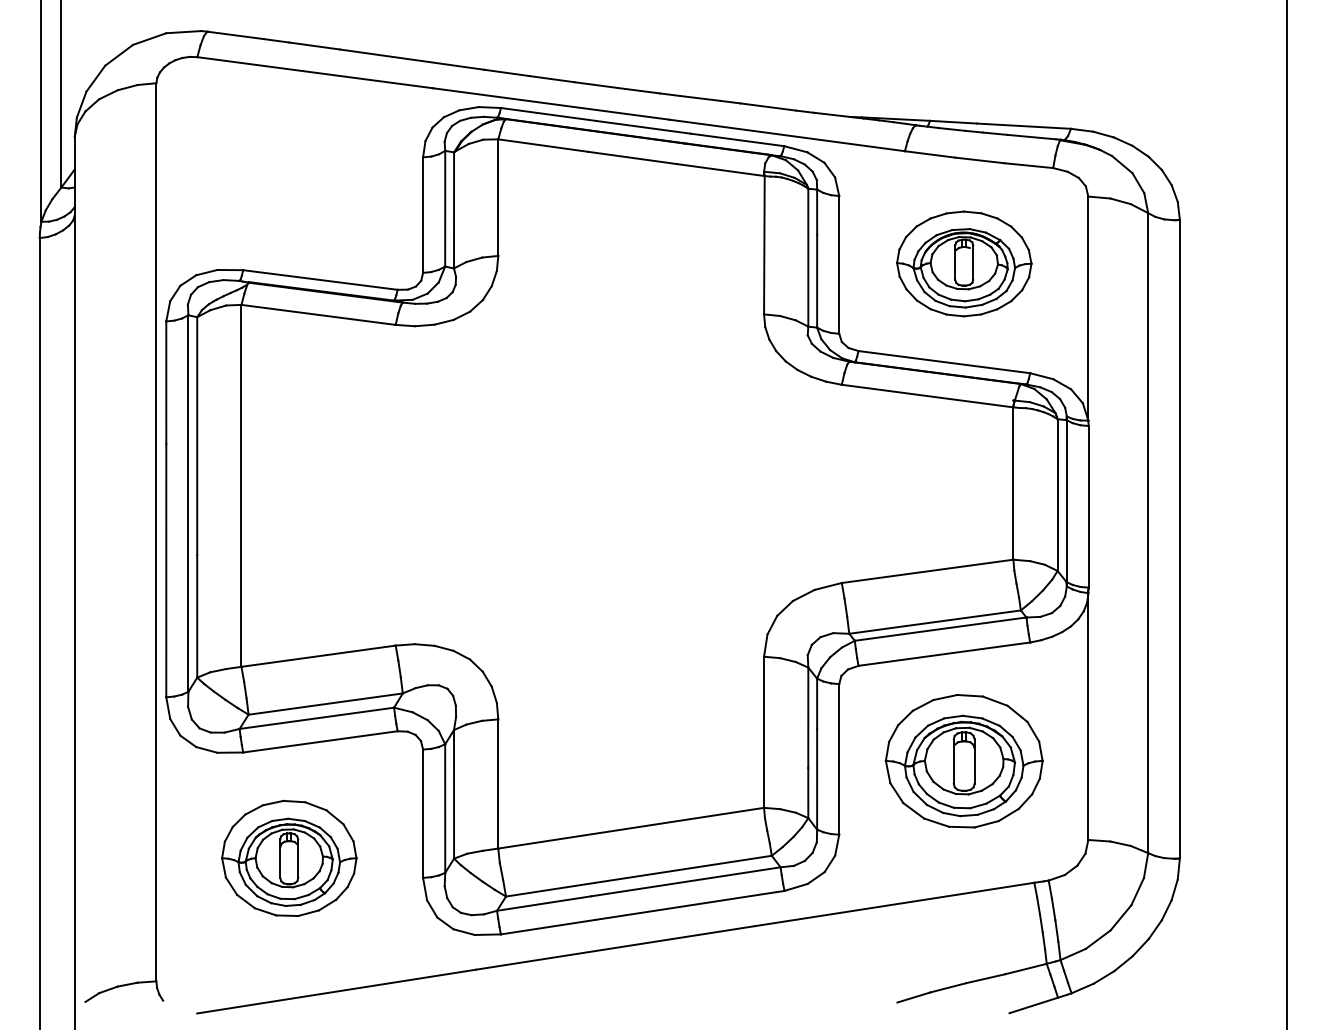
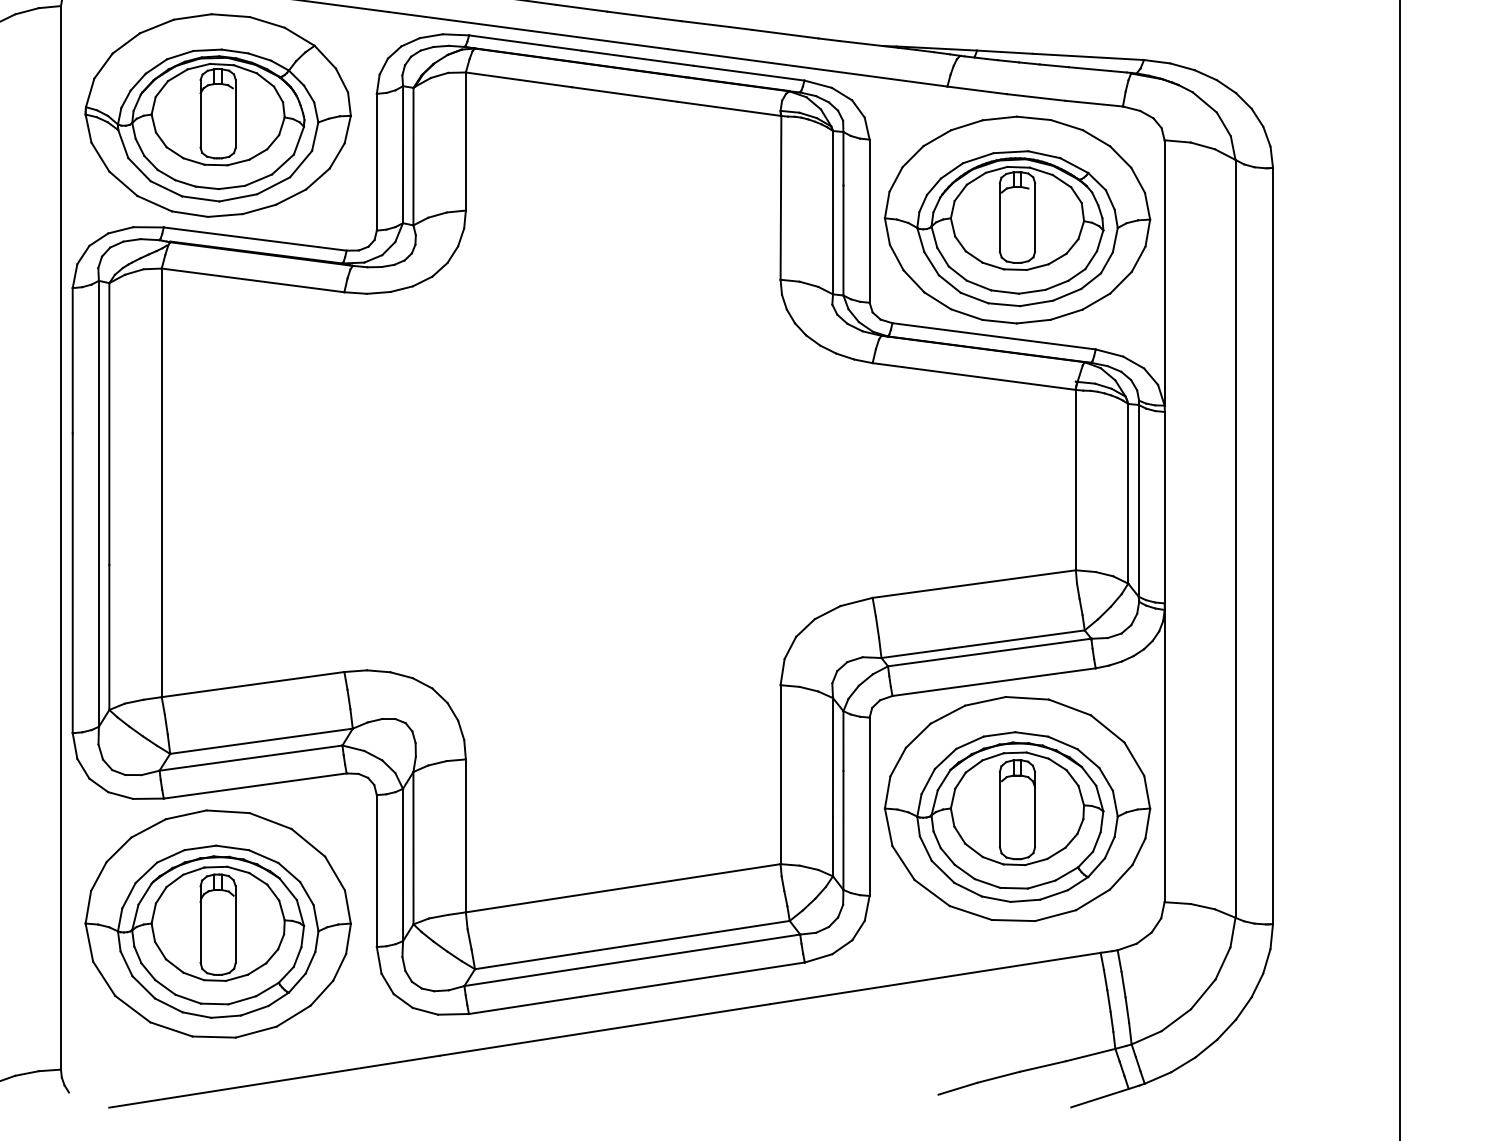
part: (289, 175) -> (218, 115), added
part: (964, 263) -> (1017, 219), size x1.67
part: (964, 760) -> (1017, 808), size x1.43
part: (289, 858) -> (218, 924), size x1.67

